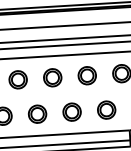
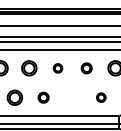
part: (86, 75) -> (86, 68), size x0.7
part: (52, 77) -> (57, 68), size x0.6
part: (107, 109) -> (101, 97), size x0.6
part: (72, 111) -> (72, 97), removed
part: (37, 113) -> (43, 97), size x0.7

